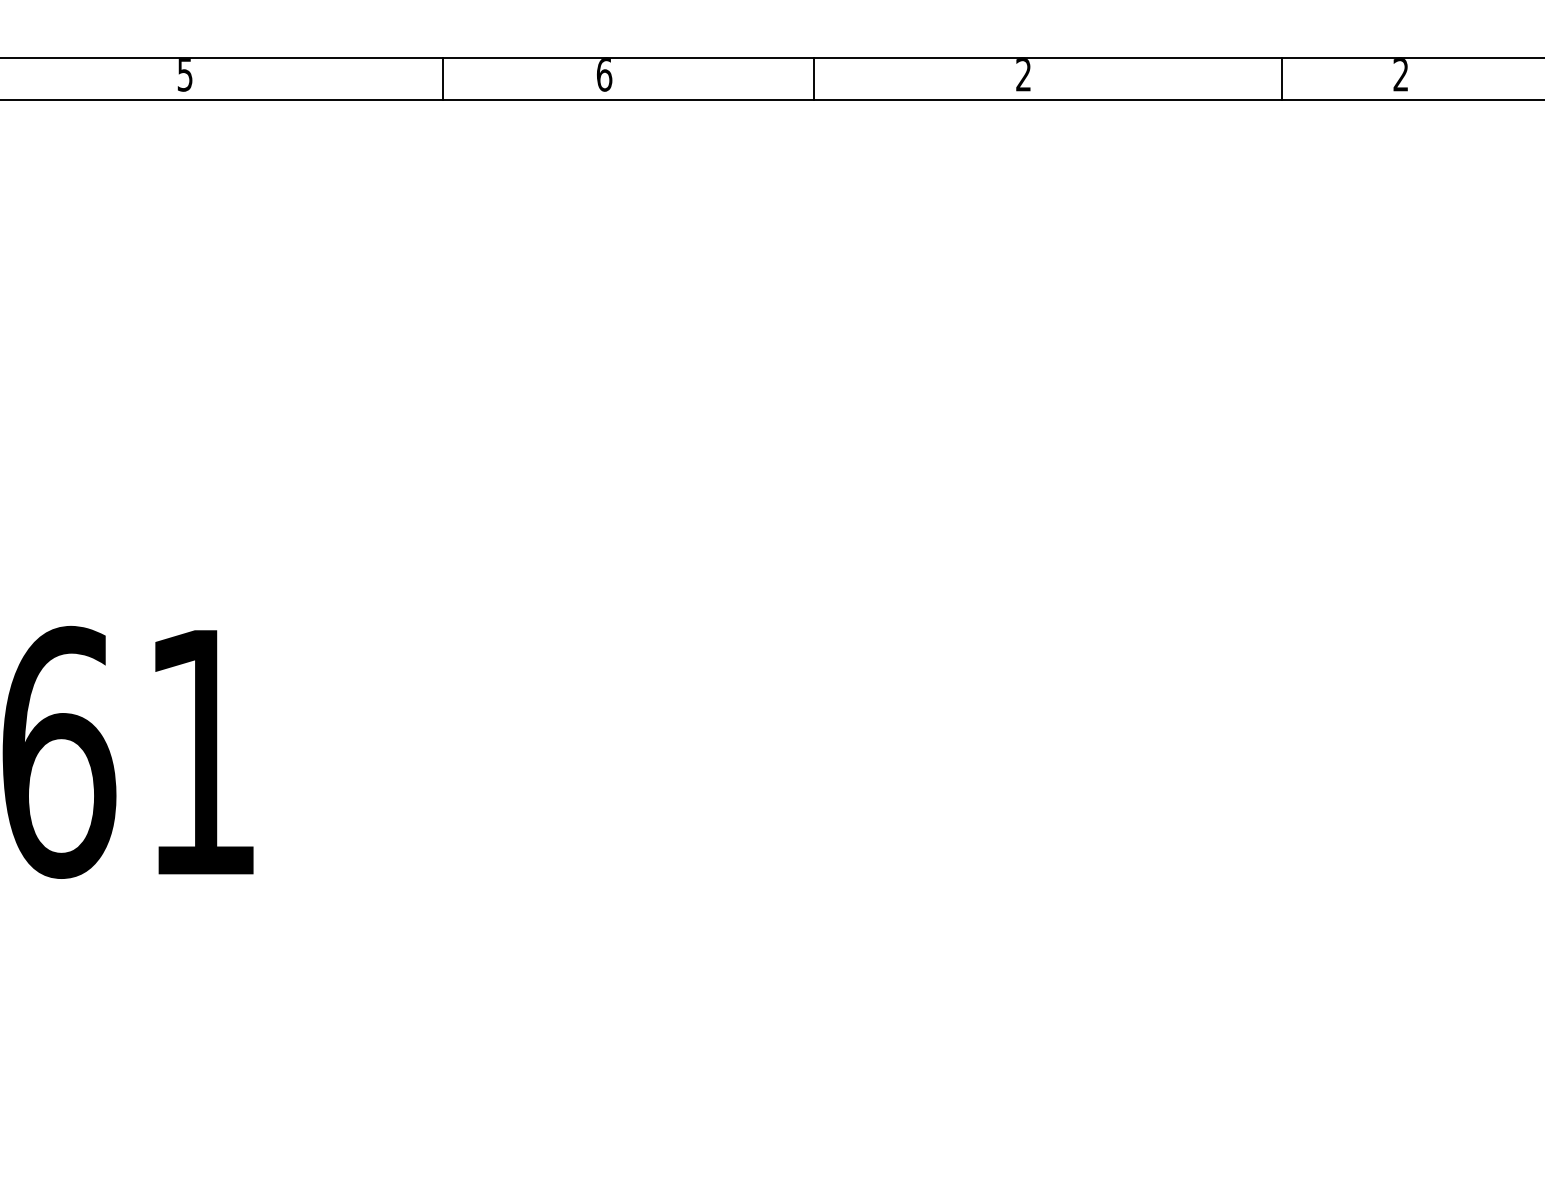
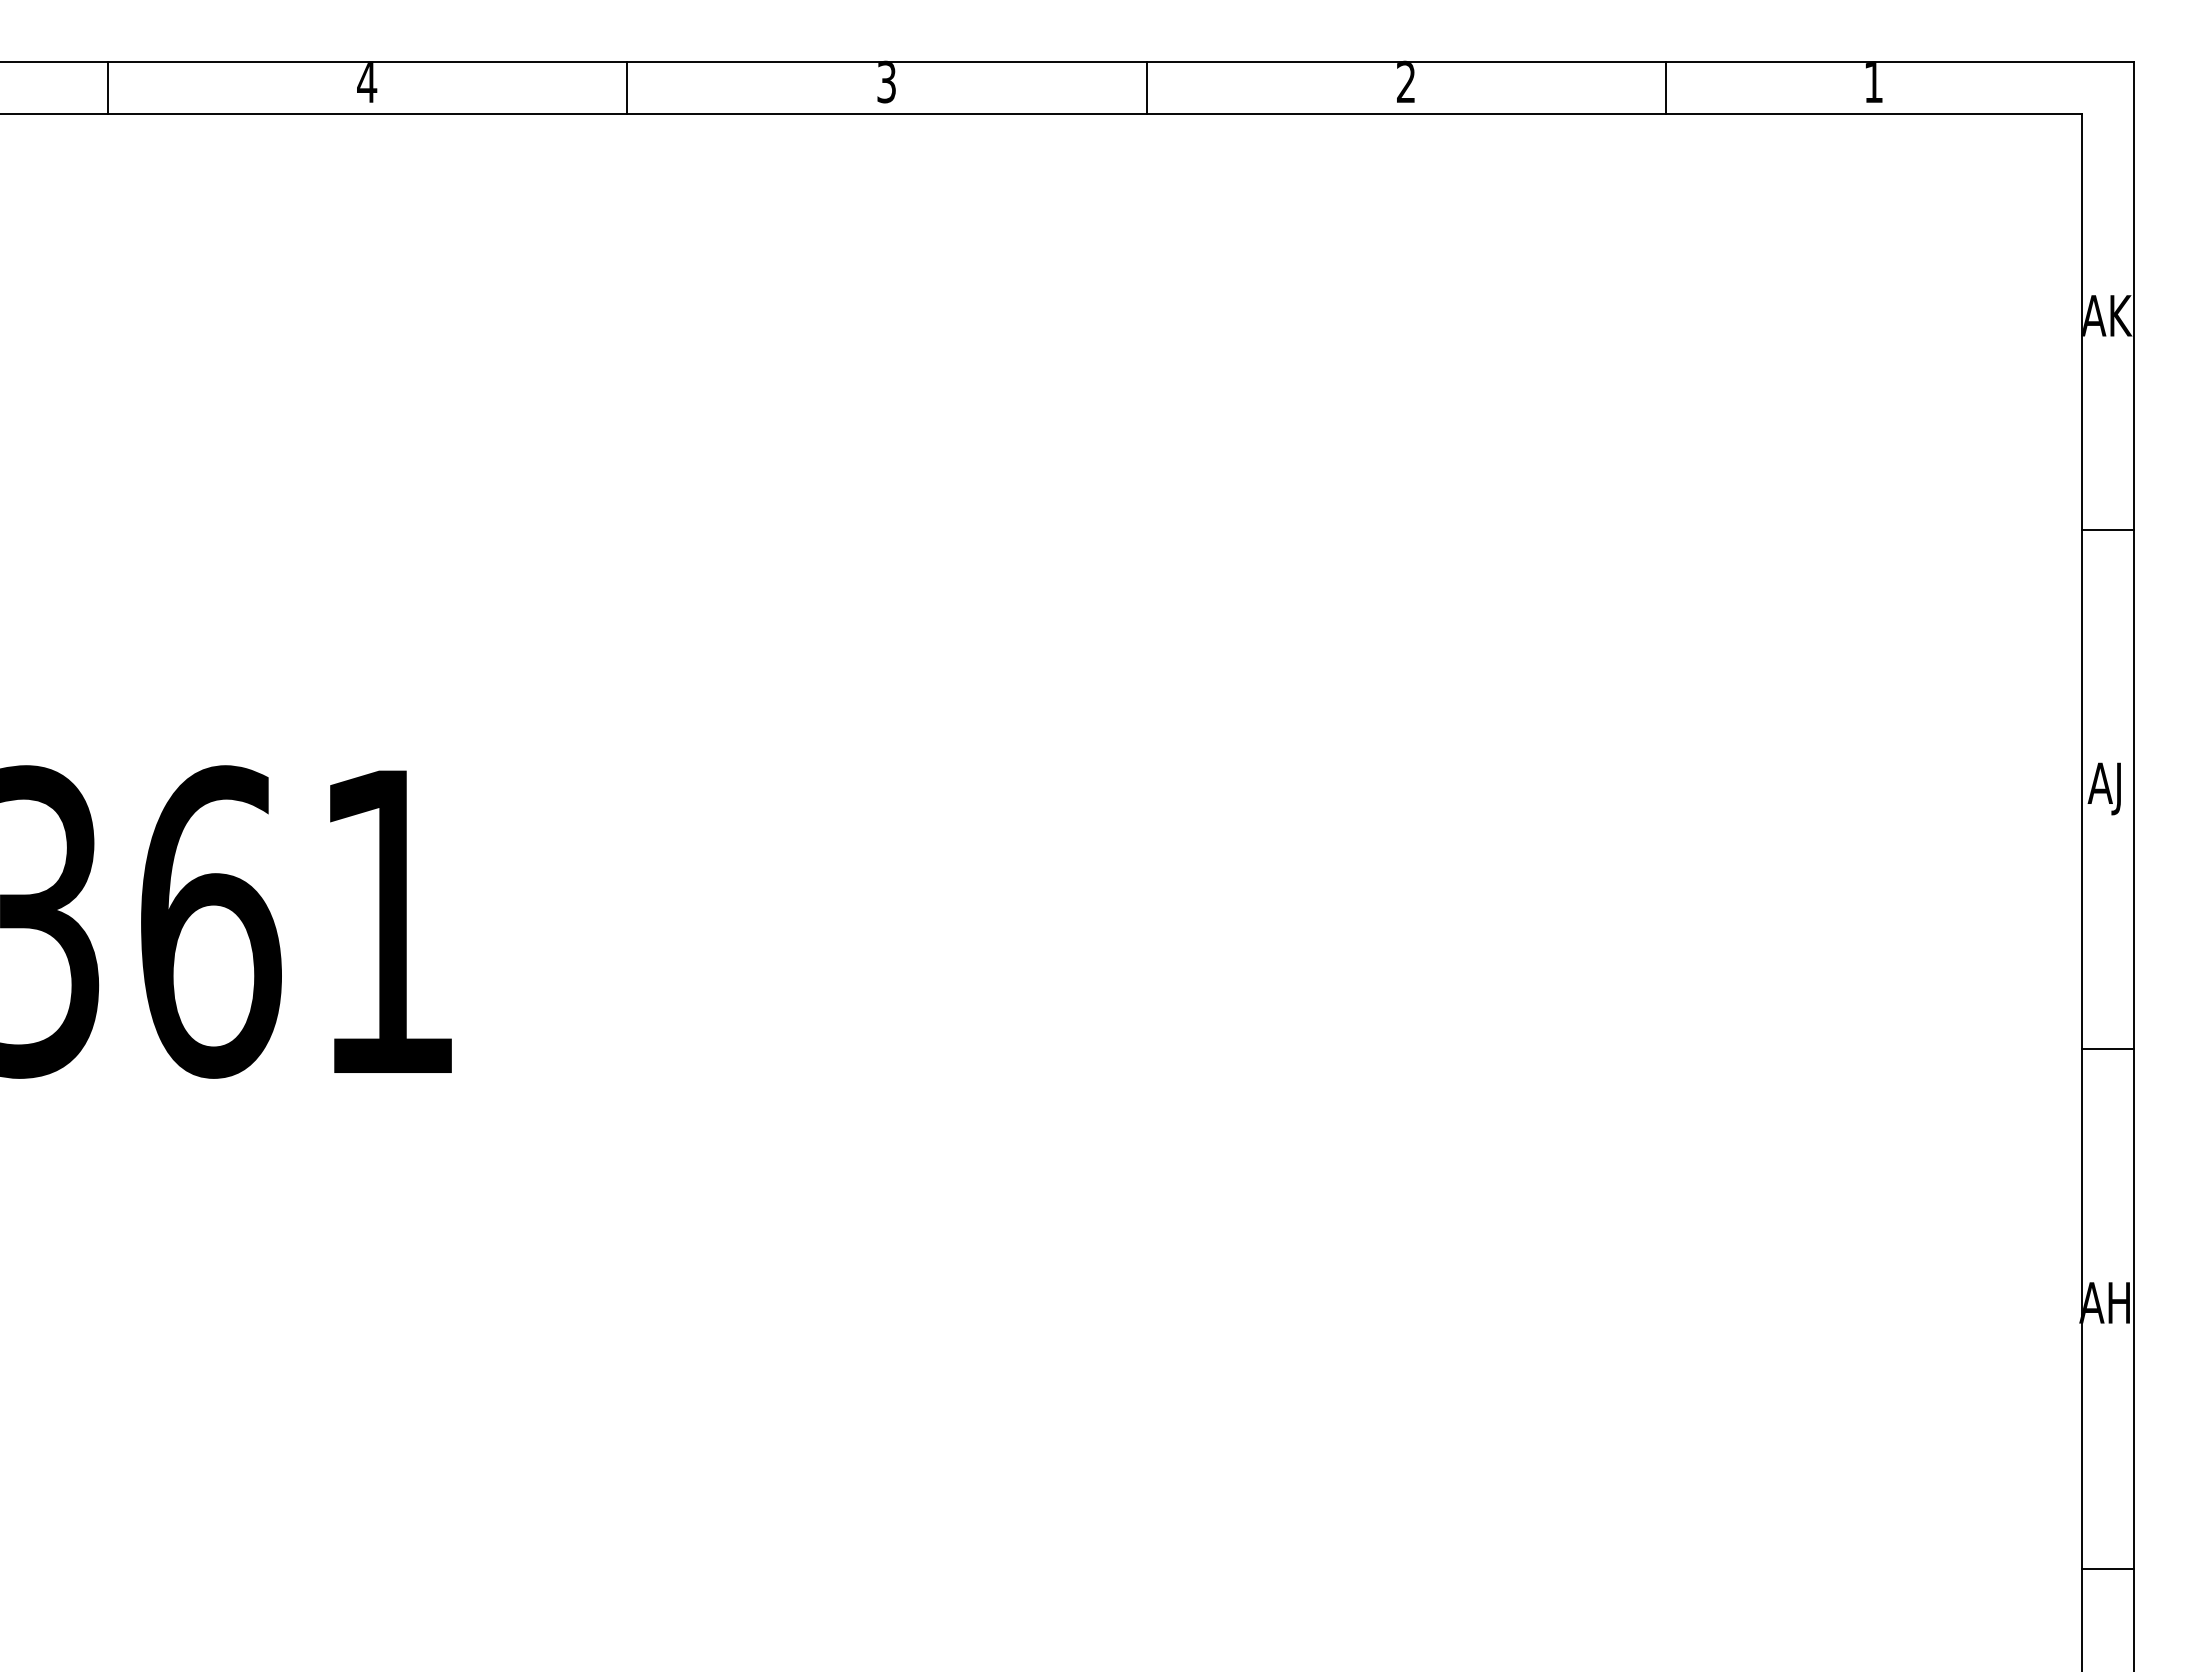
text: (604, 74) -> (886, 81), 6 -> 3
text: (1400, 74) -> (1873, 81), 2 -> 1
text: (185, 75) -> (367, 83), 5 -> 4
line: (442, 79) -> (627, 88), moved
line: (1282, 79) -> (1666, 88), moved

